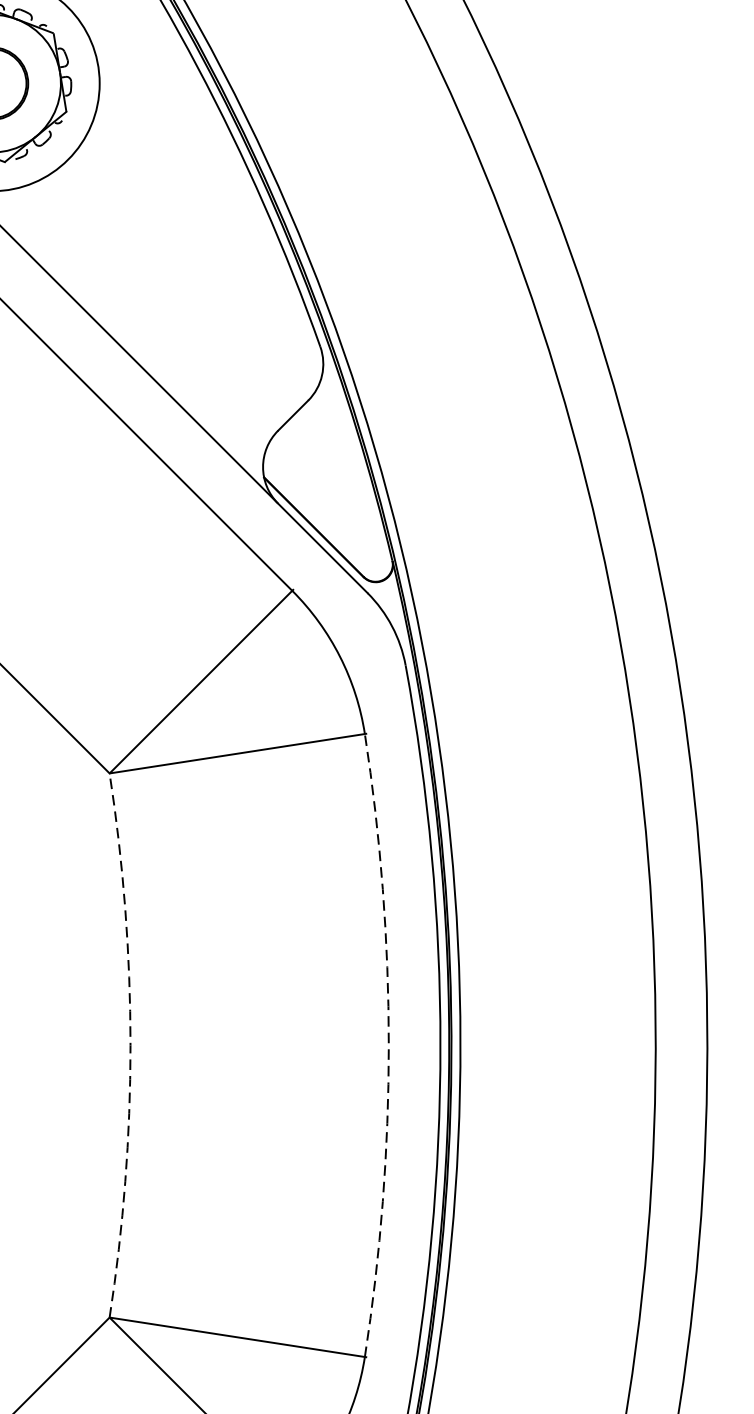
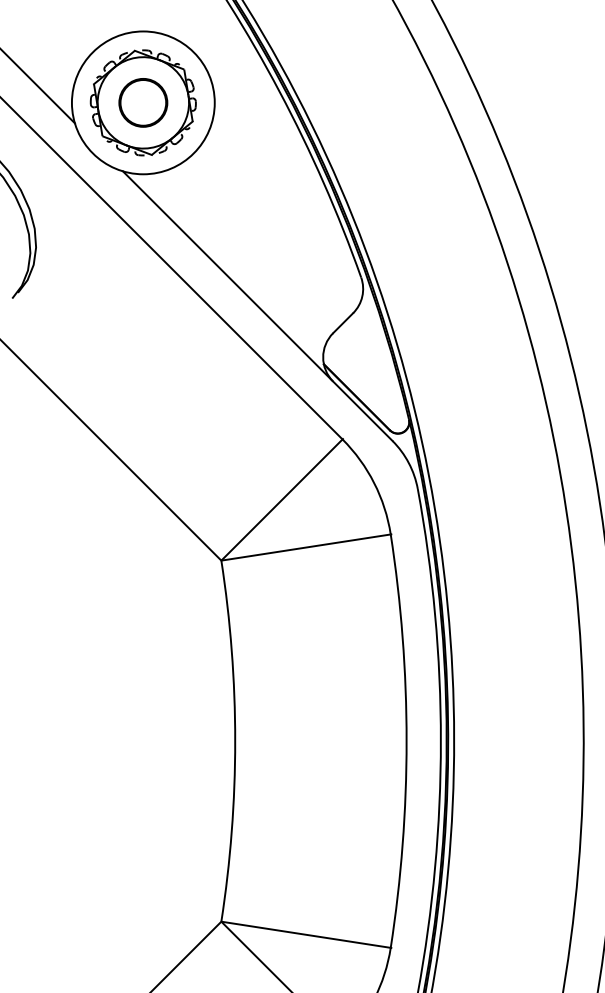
arc: (130, 1046) -> (235, 741), dashed -> solid
arc: (388, 1046) -> (406, 741), dashed -> solid

